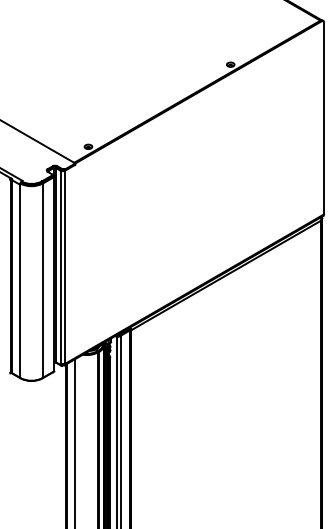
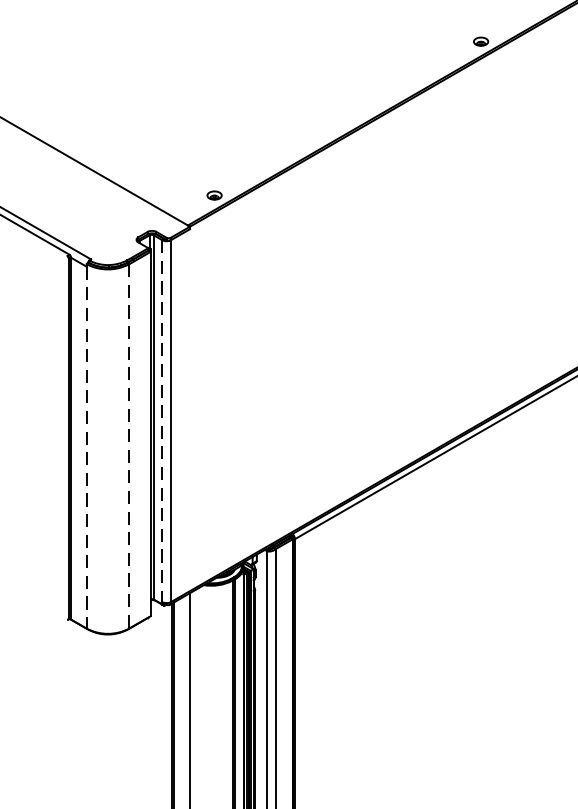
line: (60, 267) -> (162, 421), solid -> dashed
line: (20, 281) -> (87, 447), solid -> dashed
line: (42, 281) -> (128, 447), solid -> dashed

